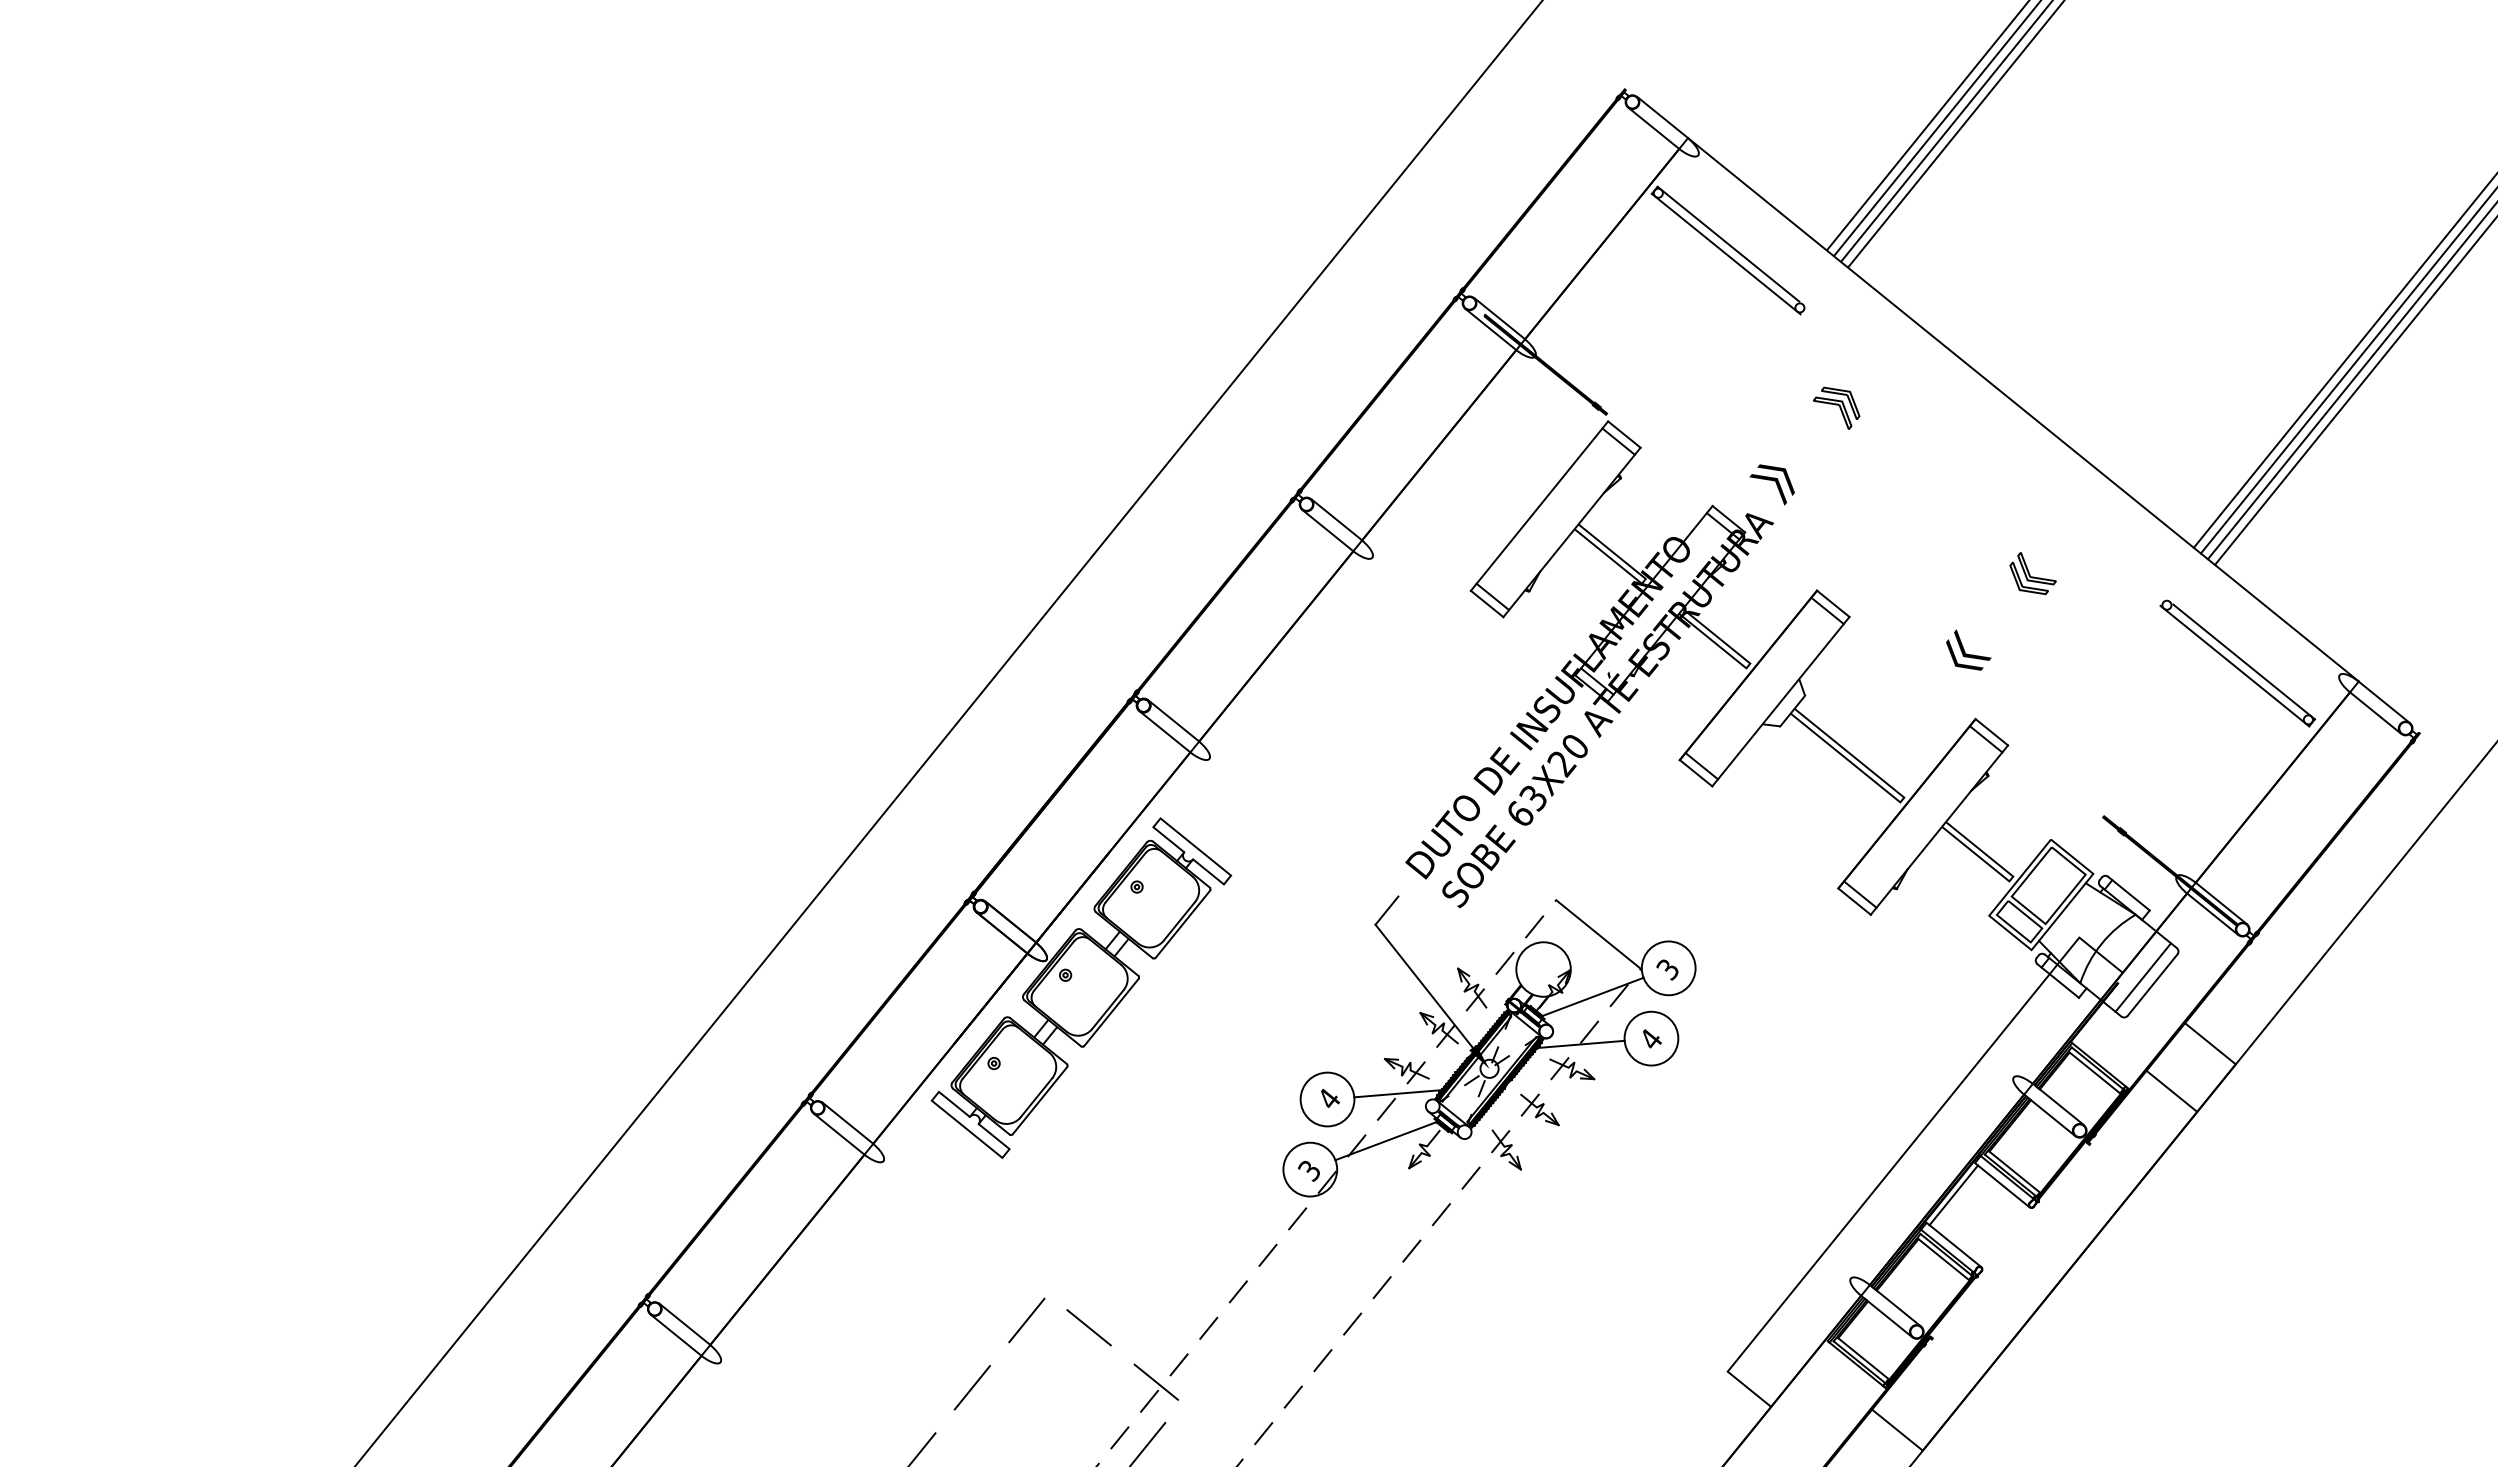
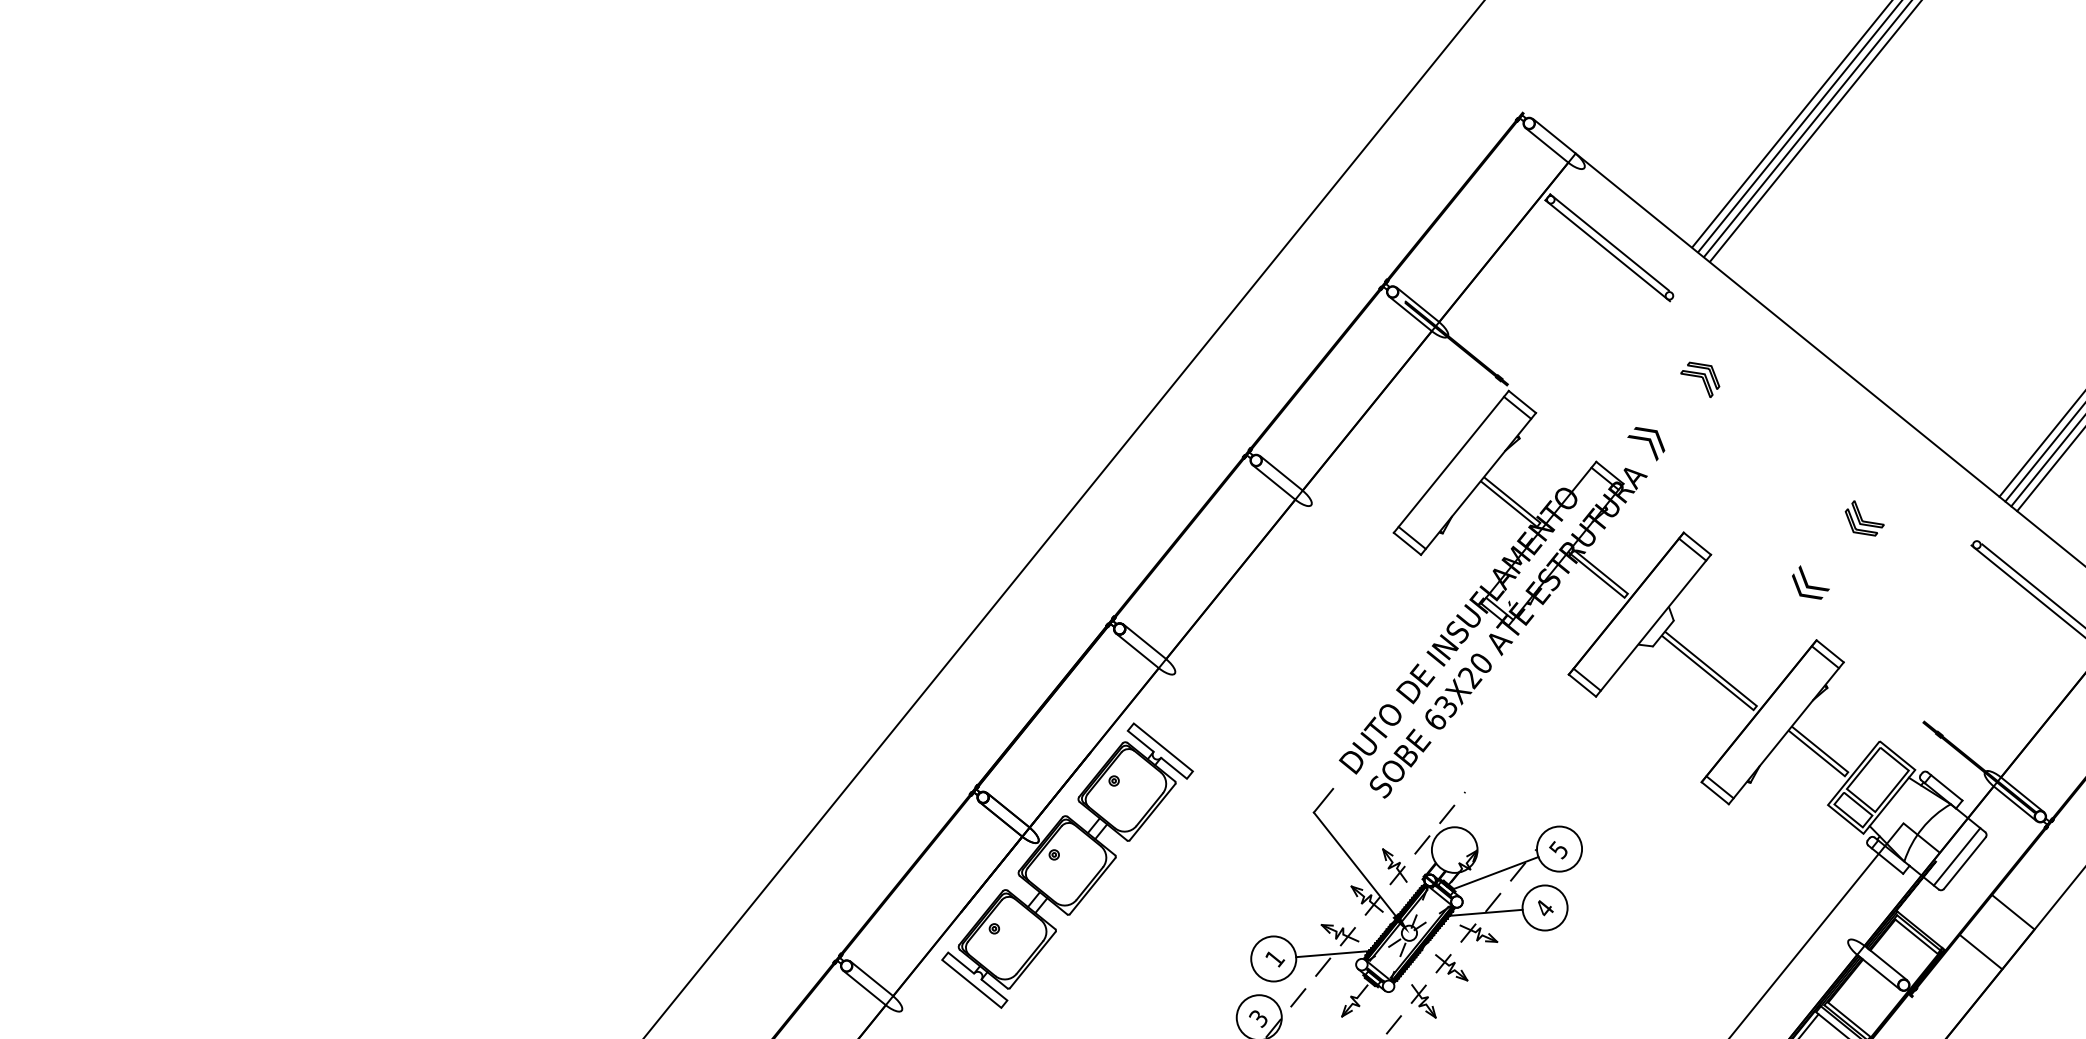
line: (1598, 934) -> (1500, 820), removed
text: (1667, 969) -> (1558, 850), 3 -> 5
text: (1329, 1098) -> (1275, 958), 4 -> 1
line: (1385, 1141) -> (1322, 994), removed

